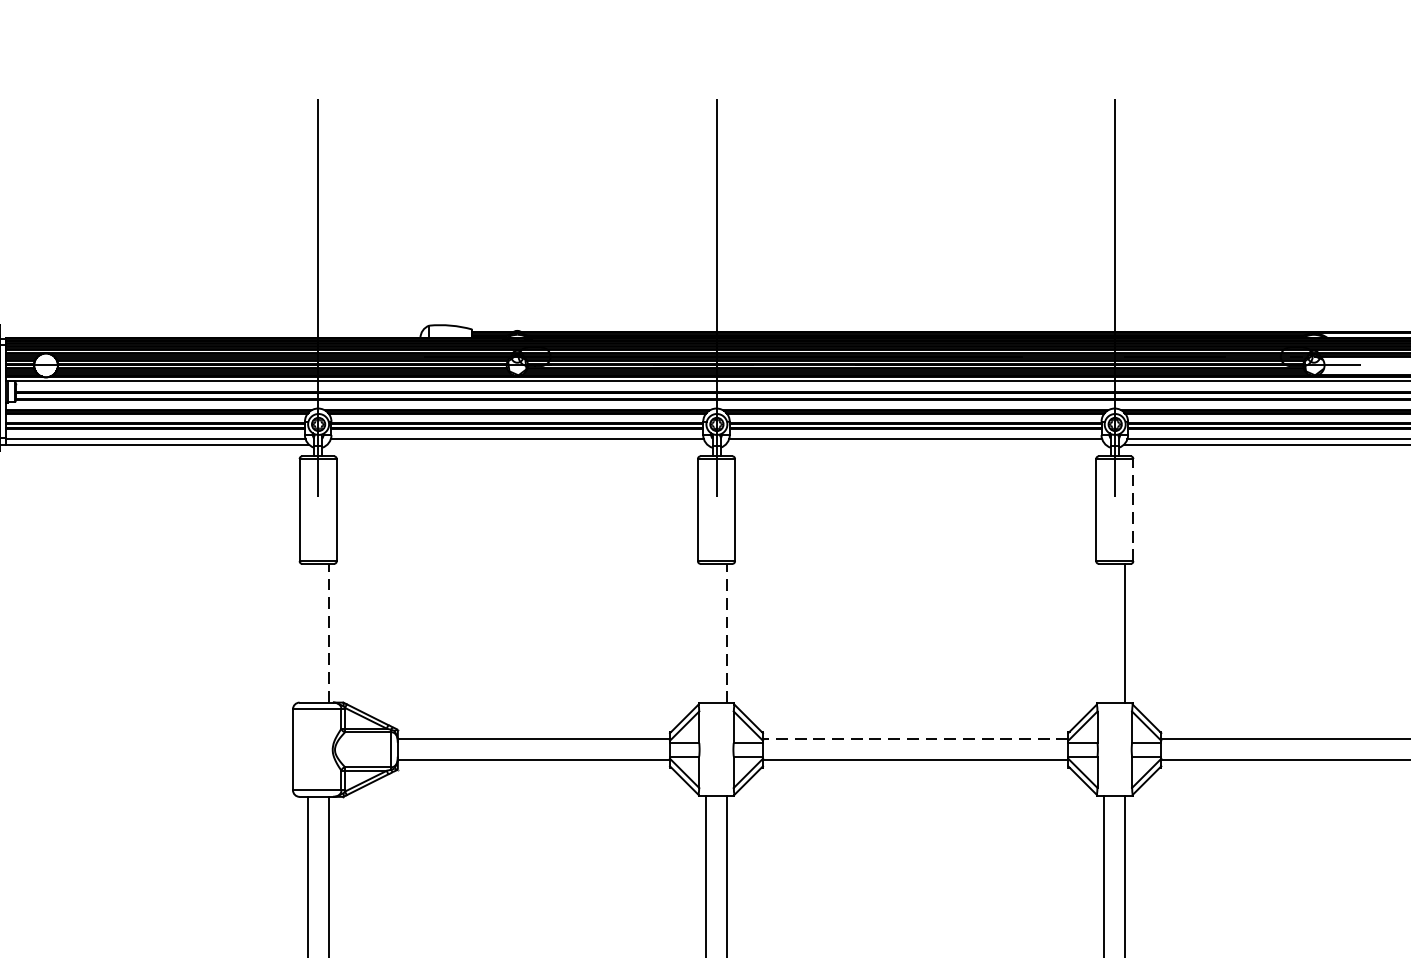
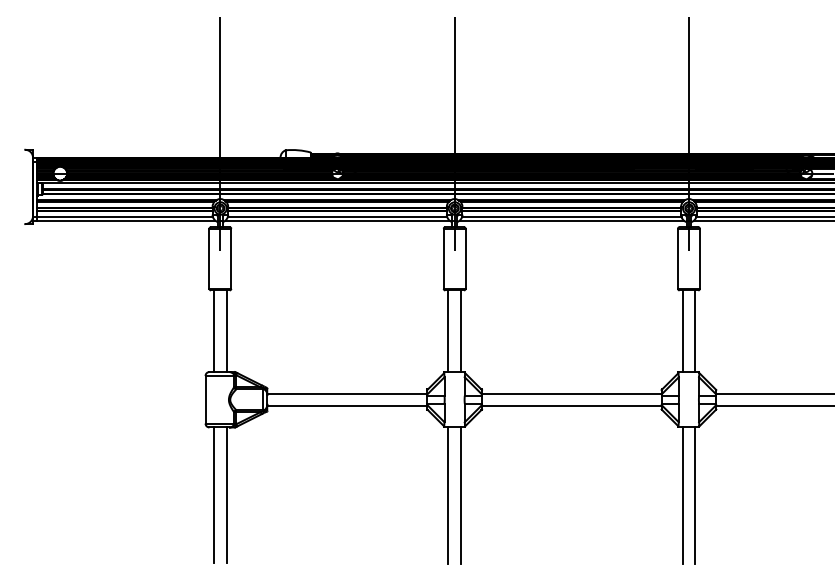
line: (517, 444) -> (337, 220), added
line: (915, 444) -> (571, 220), added
line: (1132, 509) -> (699, 258), dashed -> solid
line: (308, 633) -> (214, 331), added
line: (328, 633) -> (226, 331), dashed -> solid
line: (706, 633) -> (448, 331), added
line: (726, 633) -> (460, 331), dashed -> solid
line: (1103, 633) -> (682, 331), added
line: (915, 739) -> (571, 393), dashed -> solid

